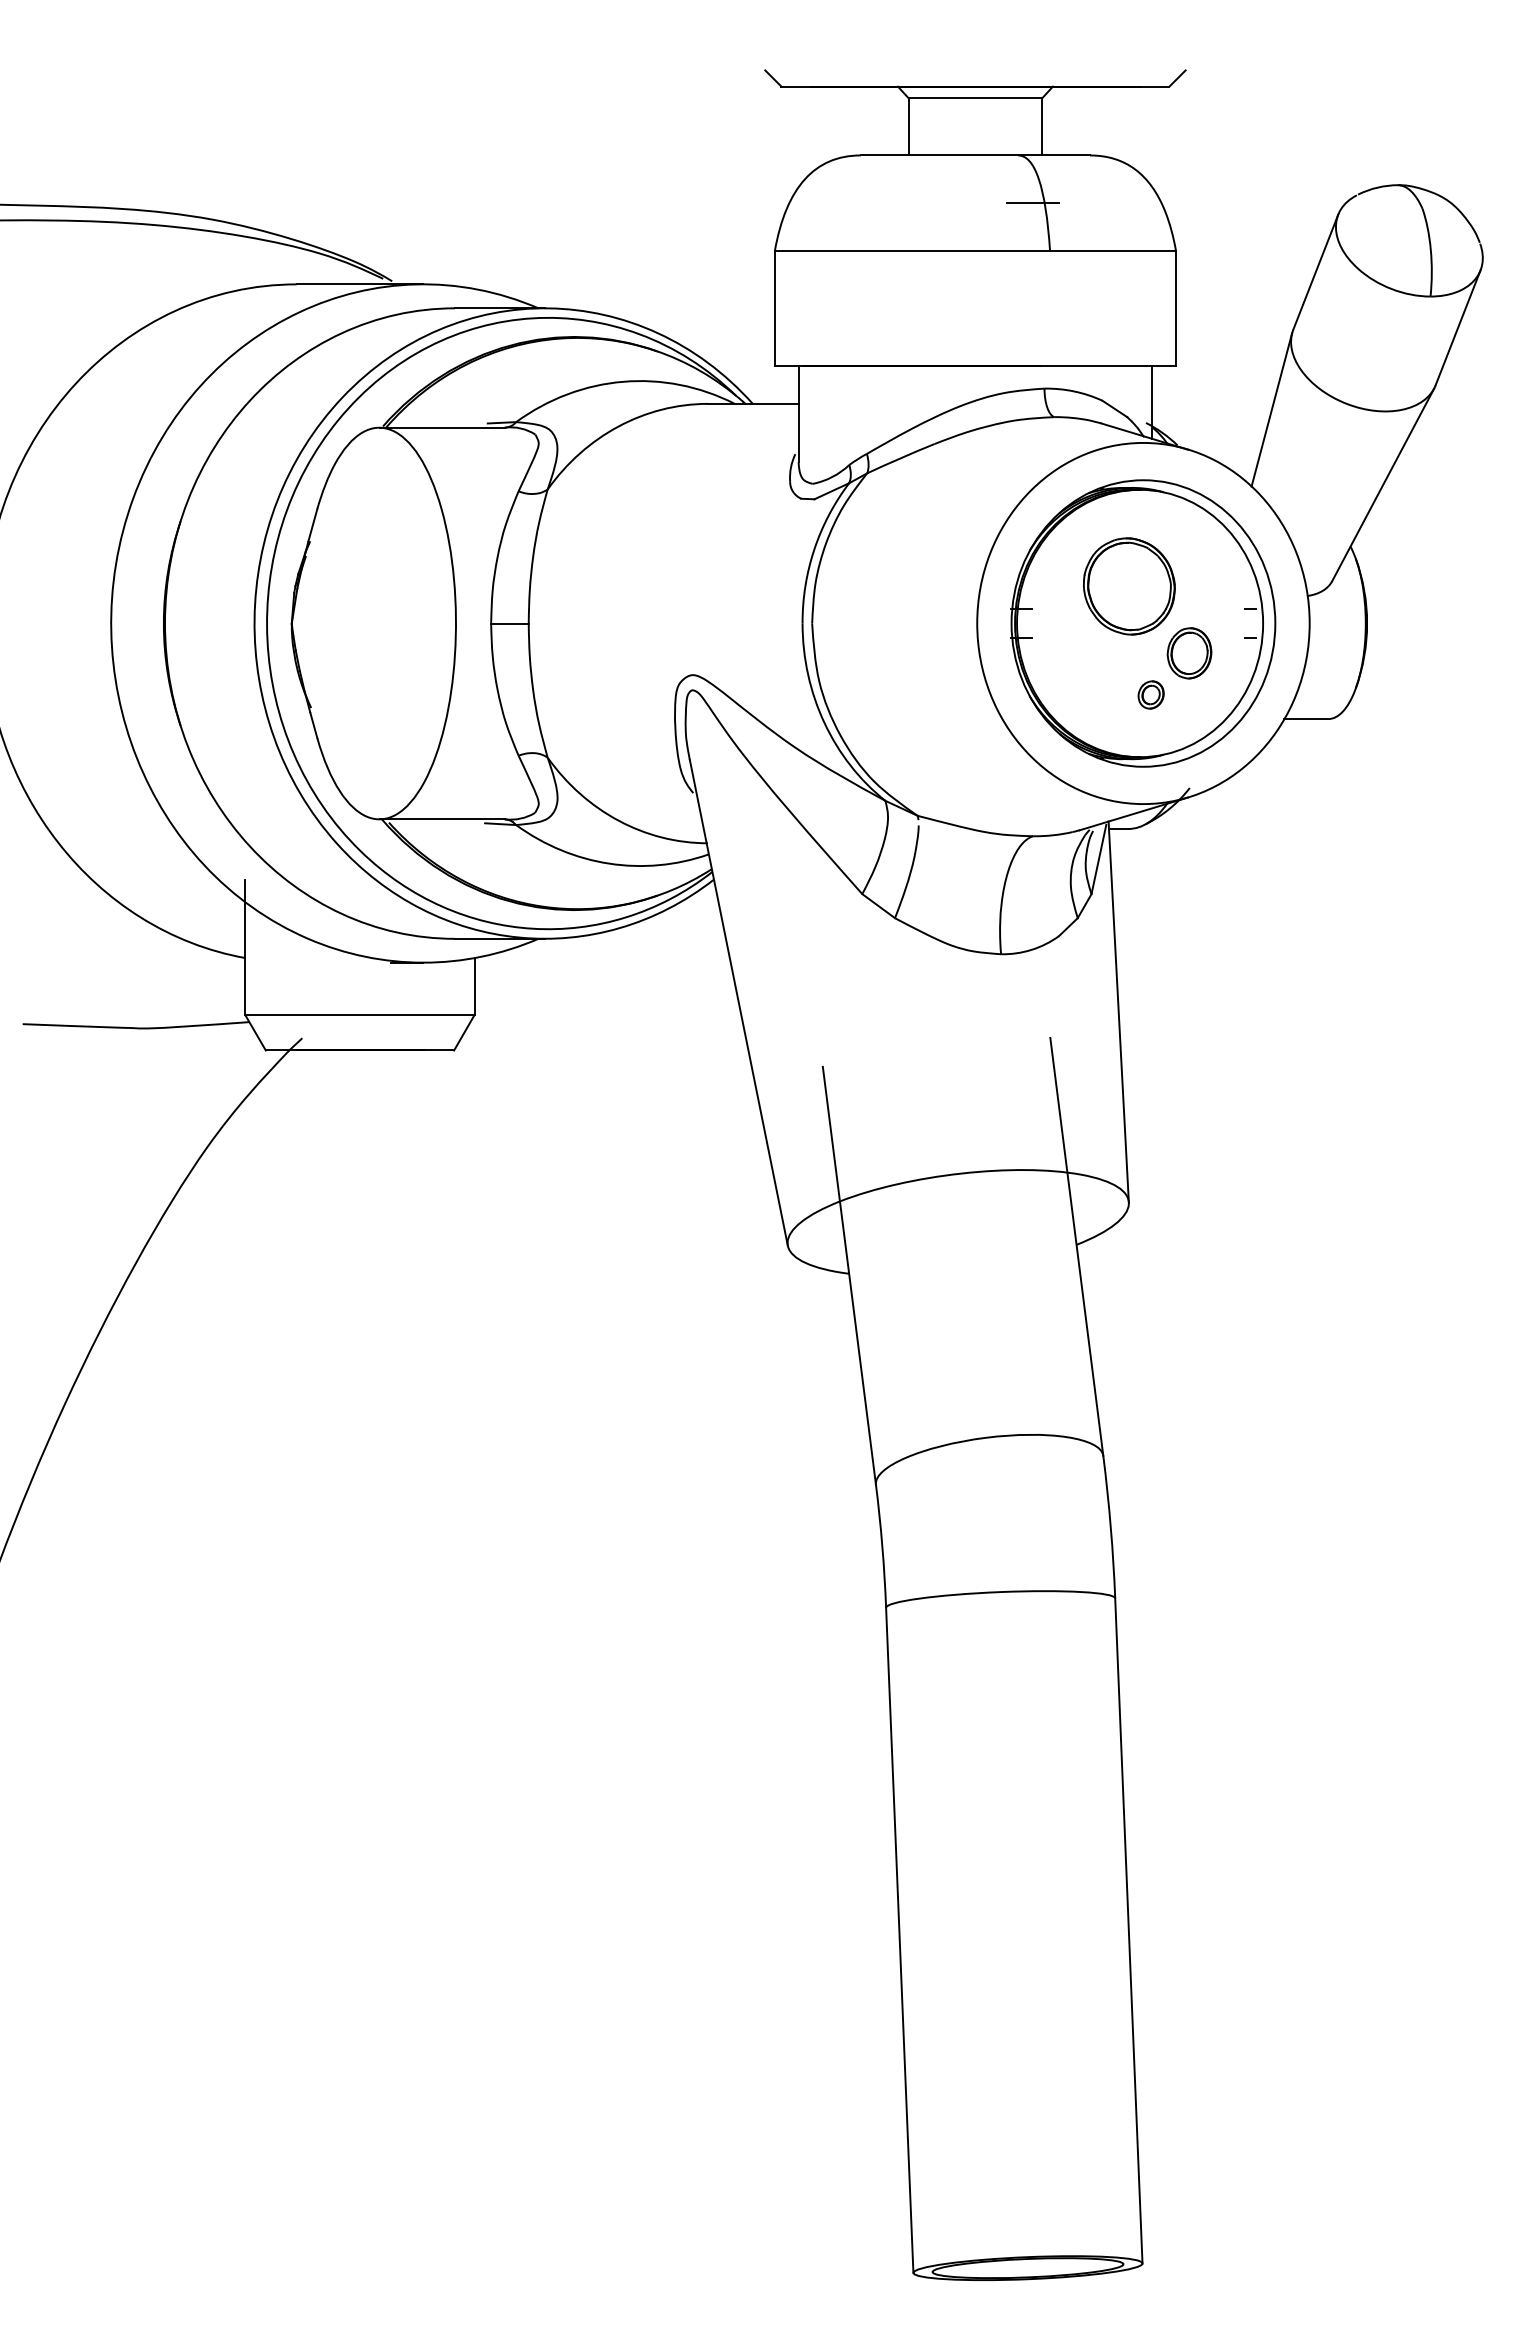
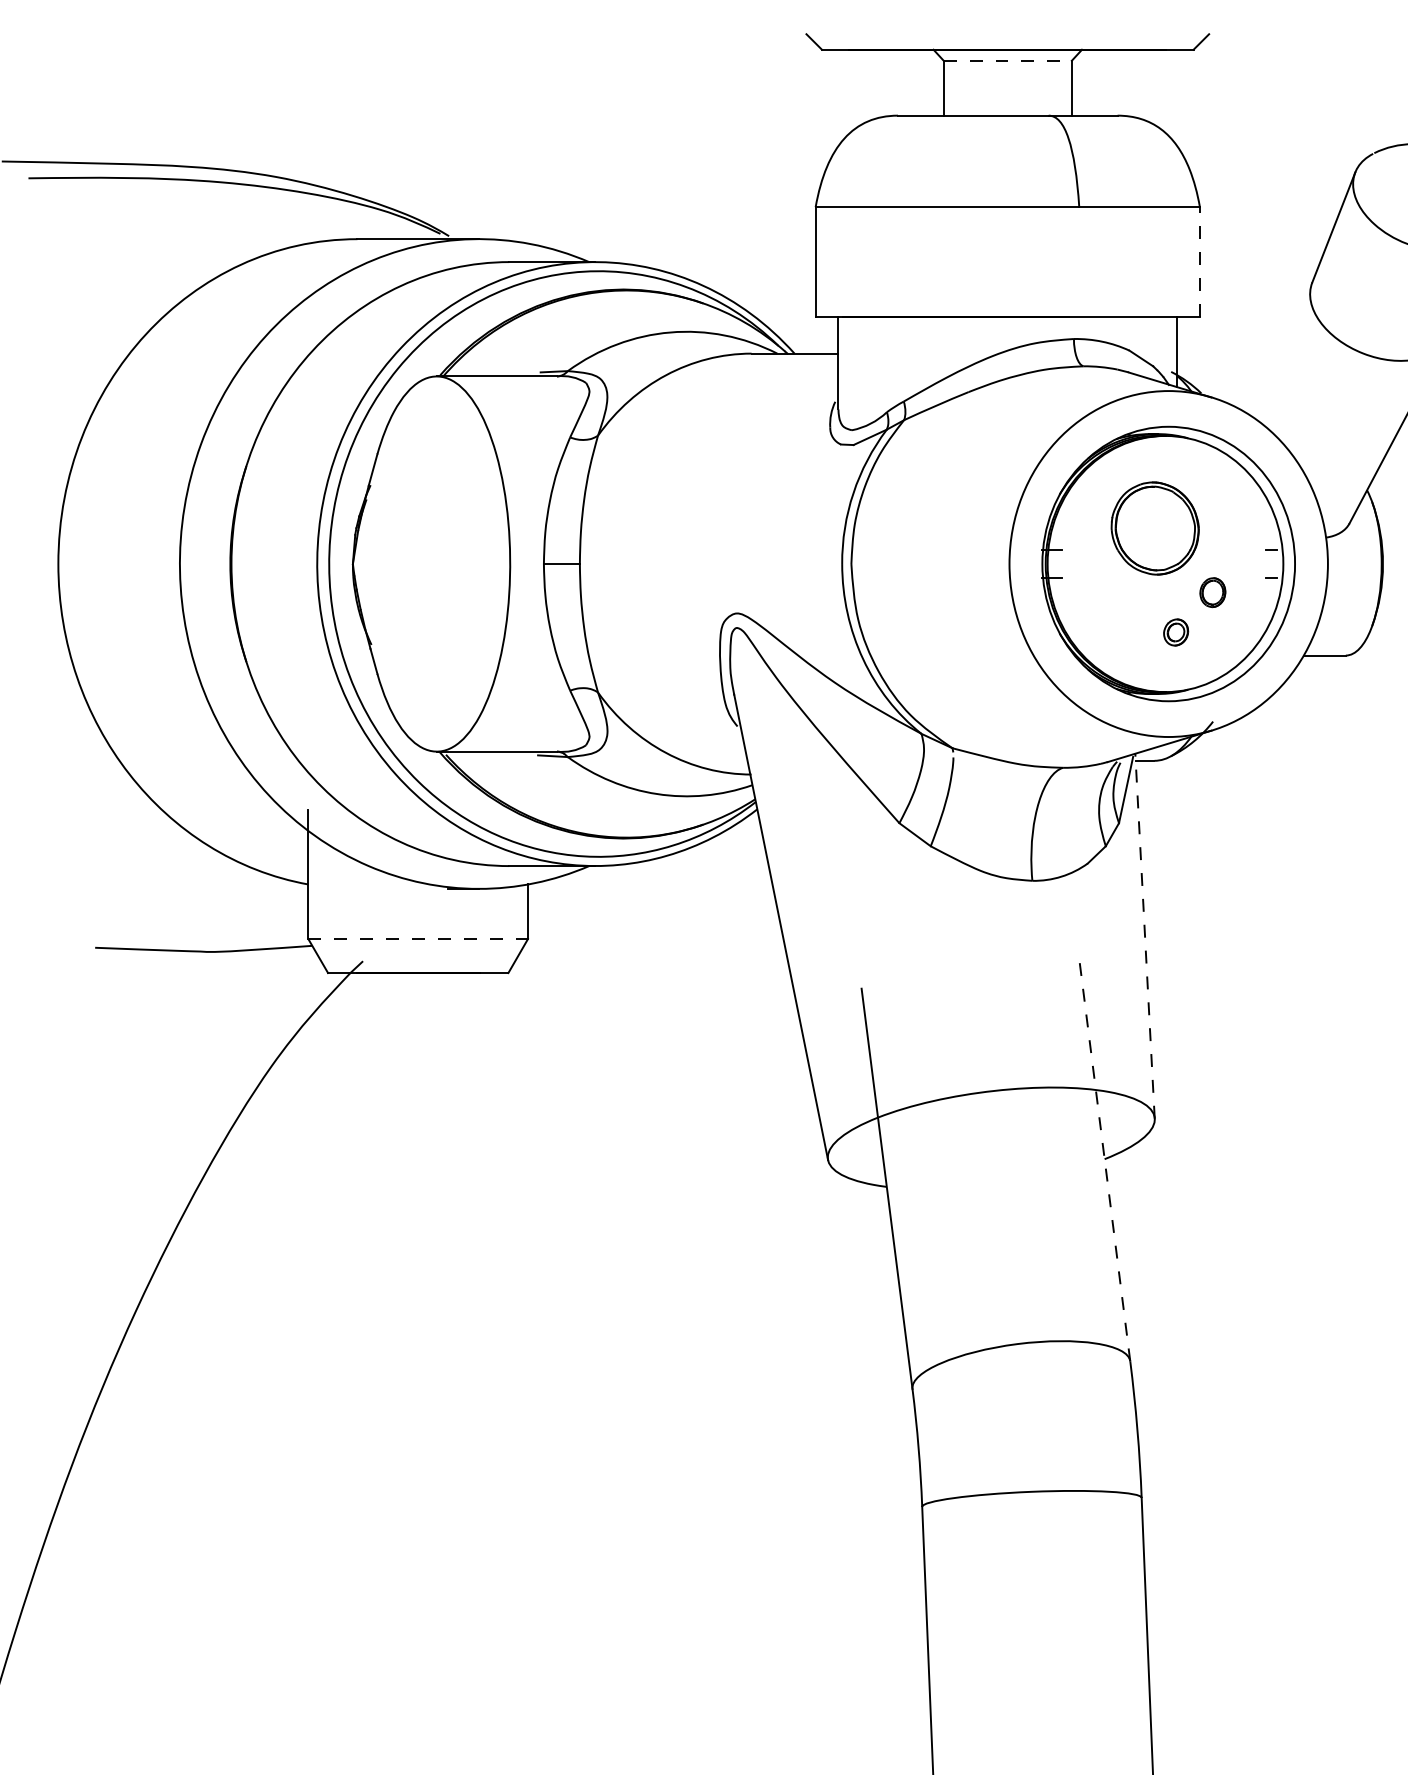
line: (975, 98) -> (1007, 61), solid -> dashed
line: (1032, 203) -> (1062, 161), removed
line: (1176, 307) -> (1200, 261), solid -> dashed
line: (1271, 409) -> (1291, 359), removed
part: (1189, 653) -> (1212, 592), size x0.6
line: (1118, 1012) -> (1144, 936), solid -> dashed
line: (359, 1015) -> (417, 939), solid -> dashed
line: (1076, 1246) -> (1104, 1160), solid -> dashed

